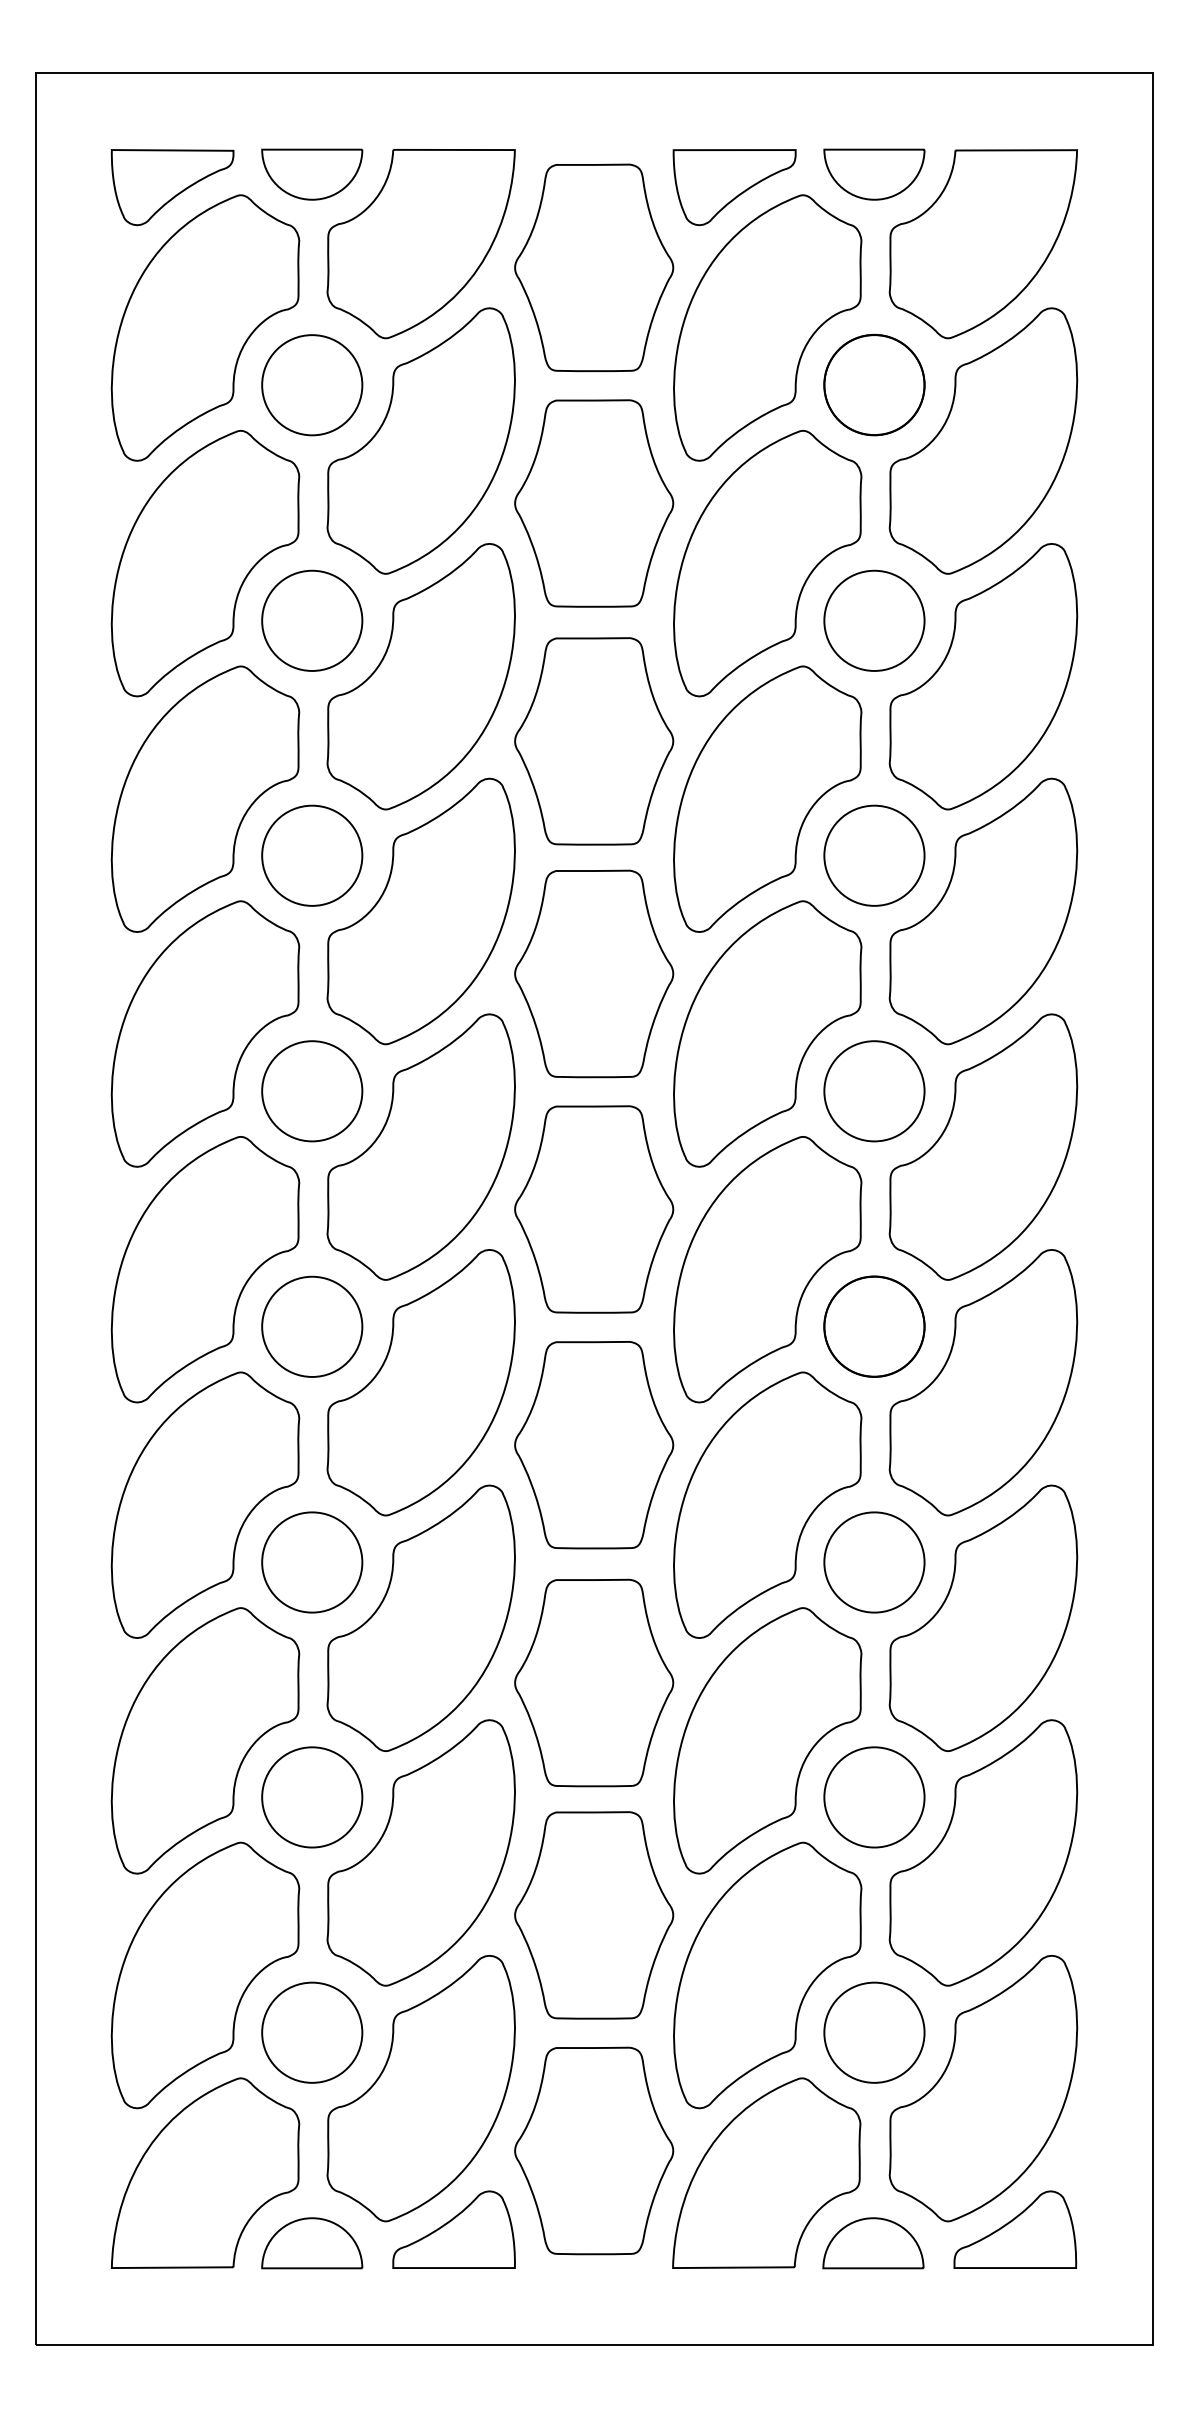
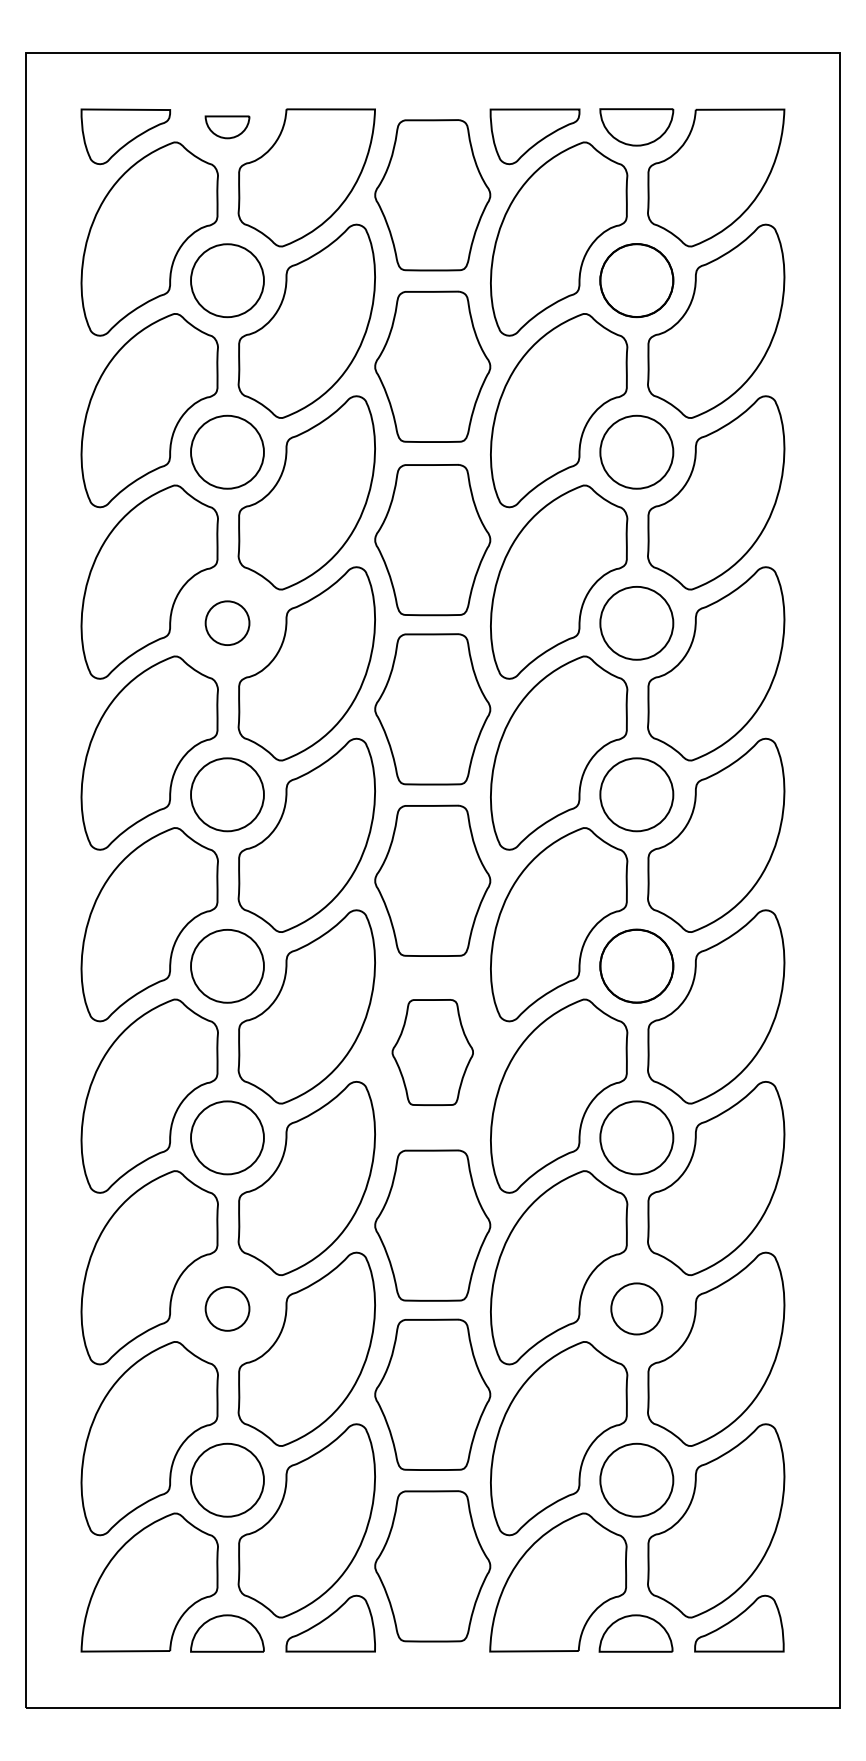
part: (312, 174) -> (227, 127), size x0.6
part: (312, 855) -> (227, 623), size x0.6
part: (594, 1445) -> (433, 1052), size x0.7
part: (312, 1797) -> (227, 1308), size x0.6
part: (874, 1797) -> (636, 1308), size x0.7

